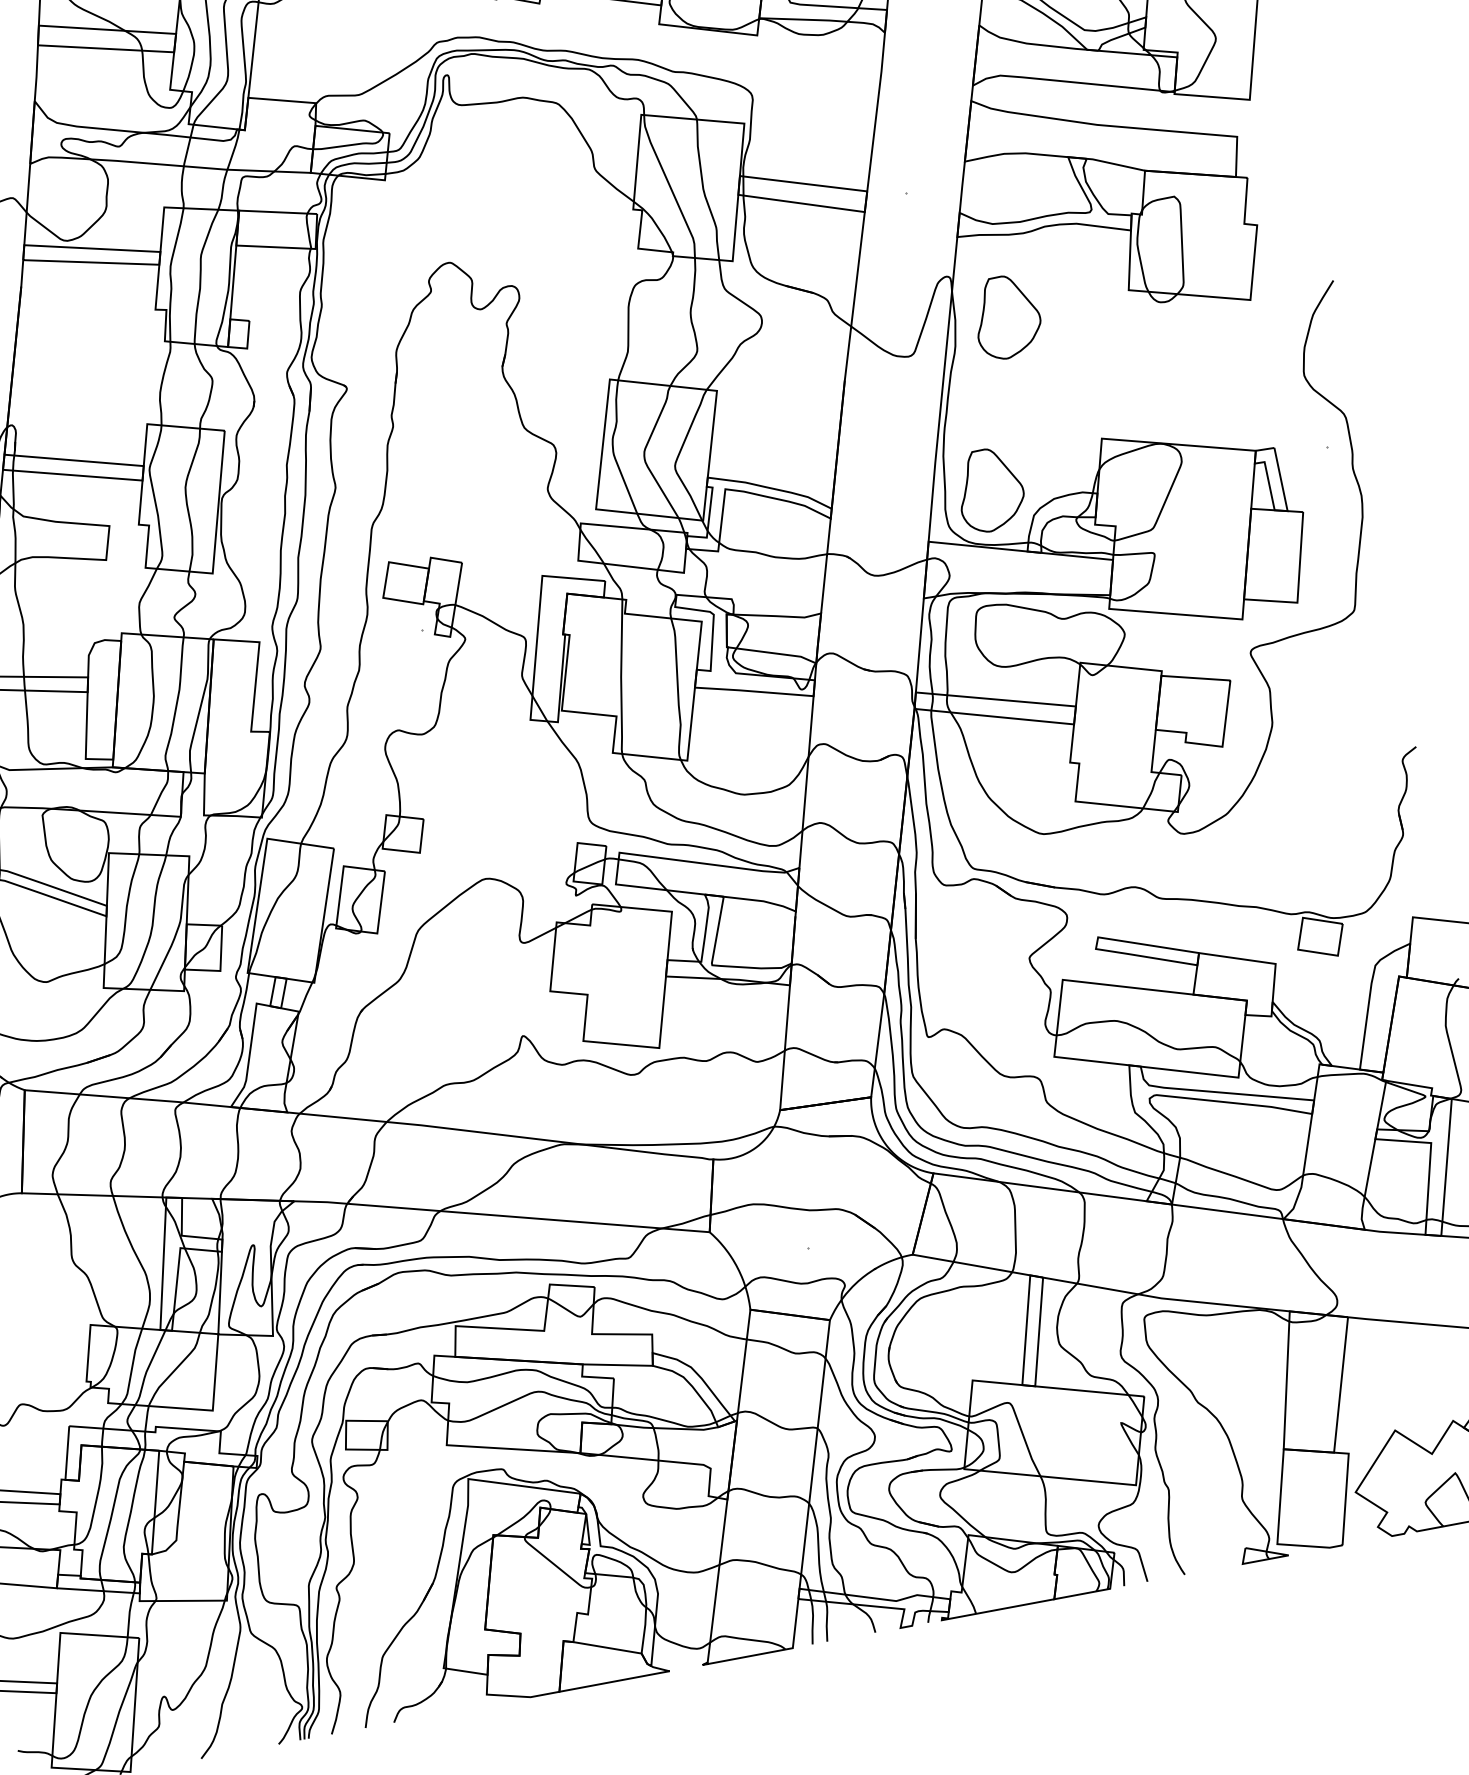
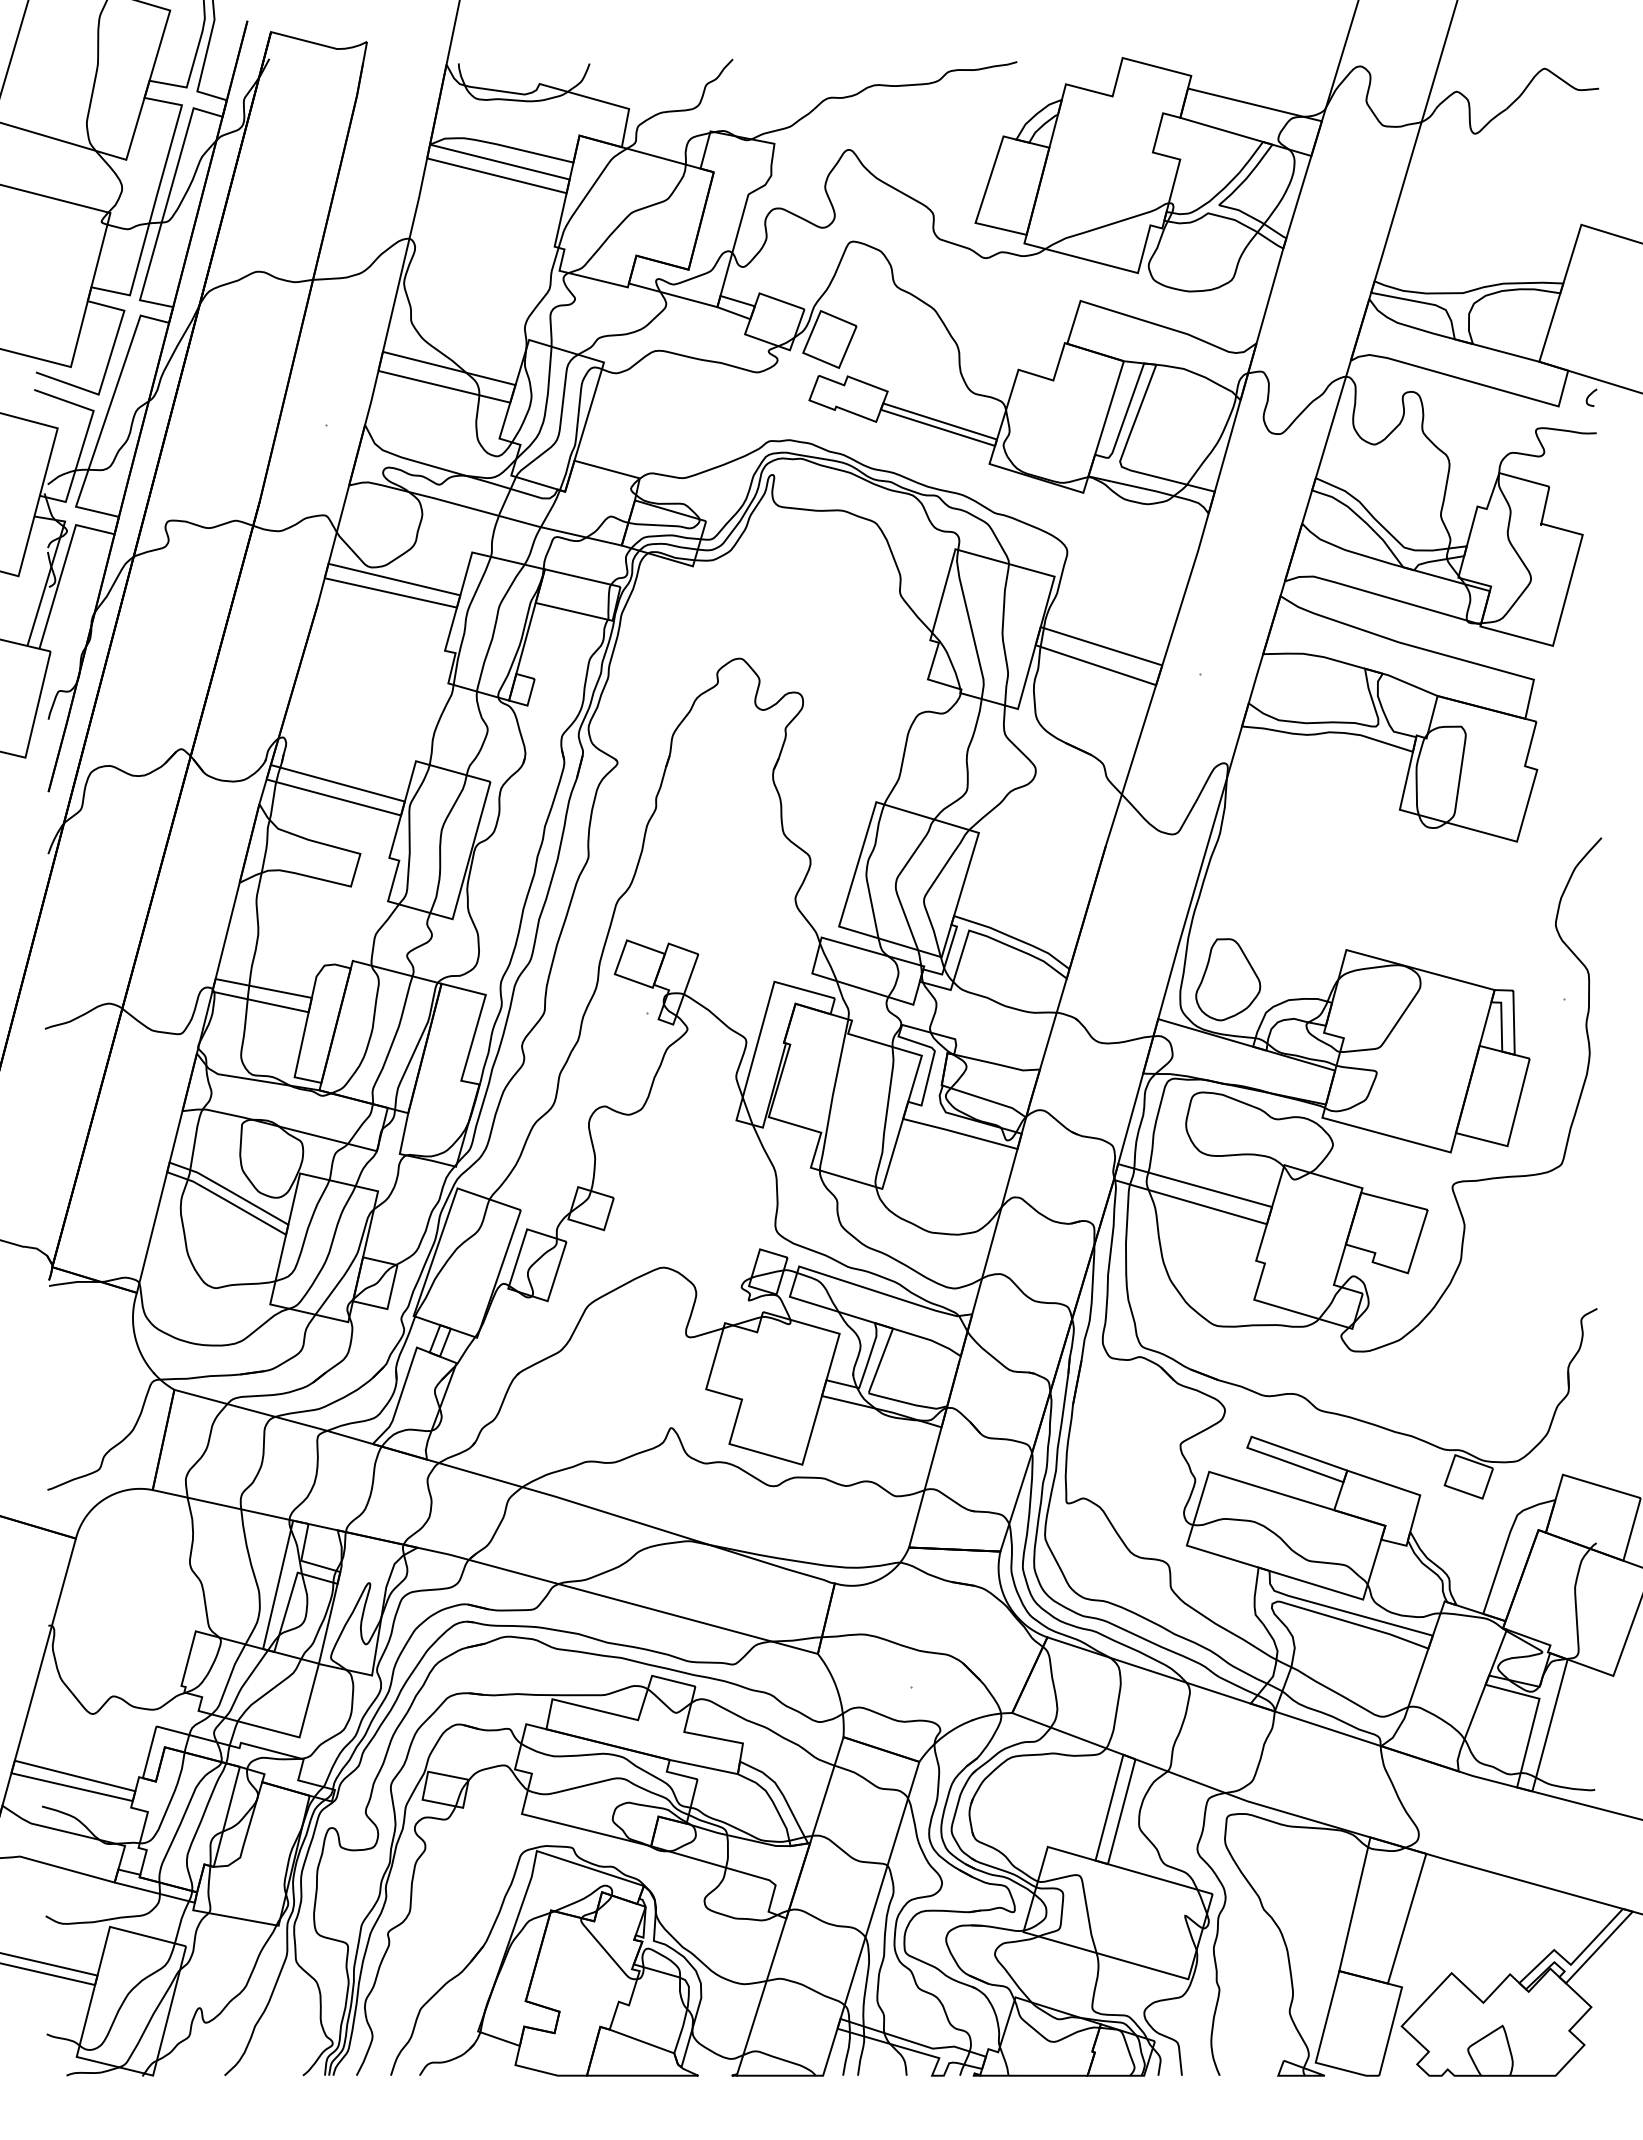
part: (1007, 316) -> (1276, 813), removed

